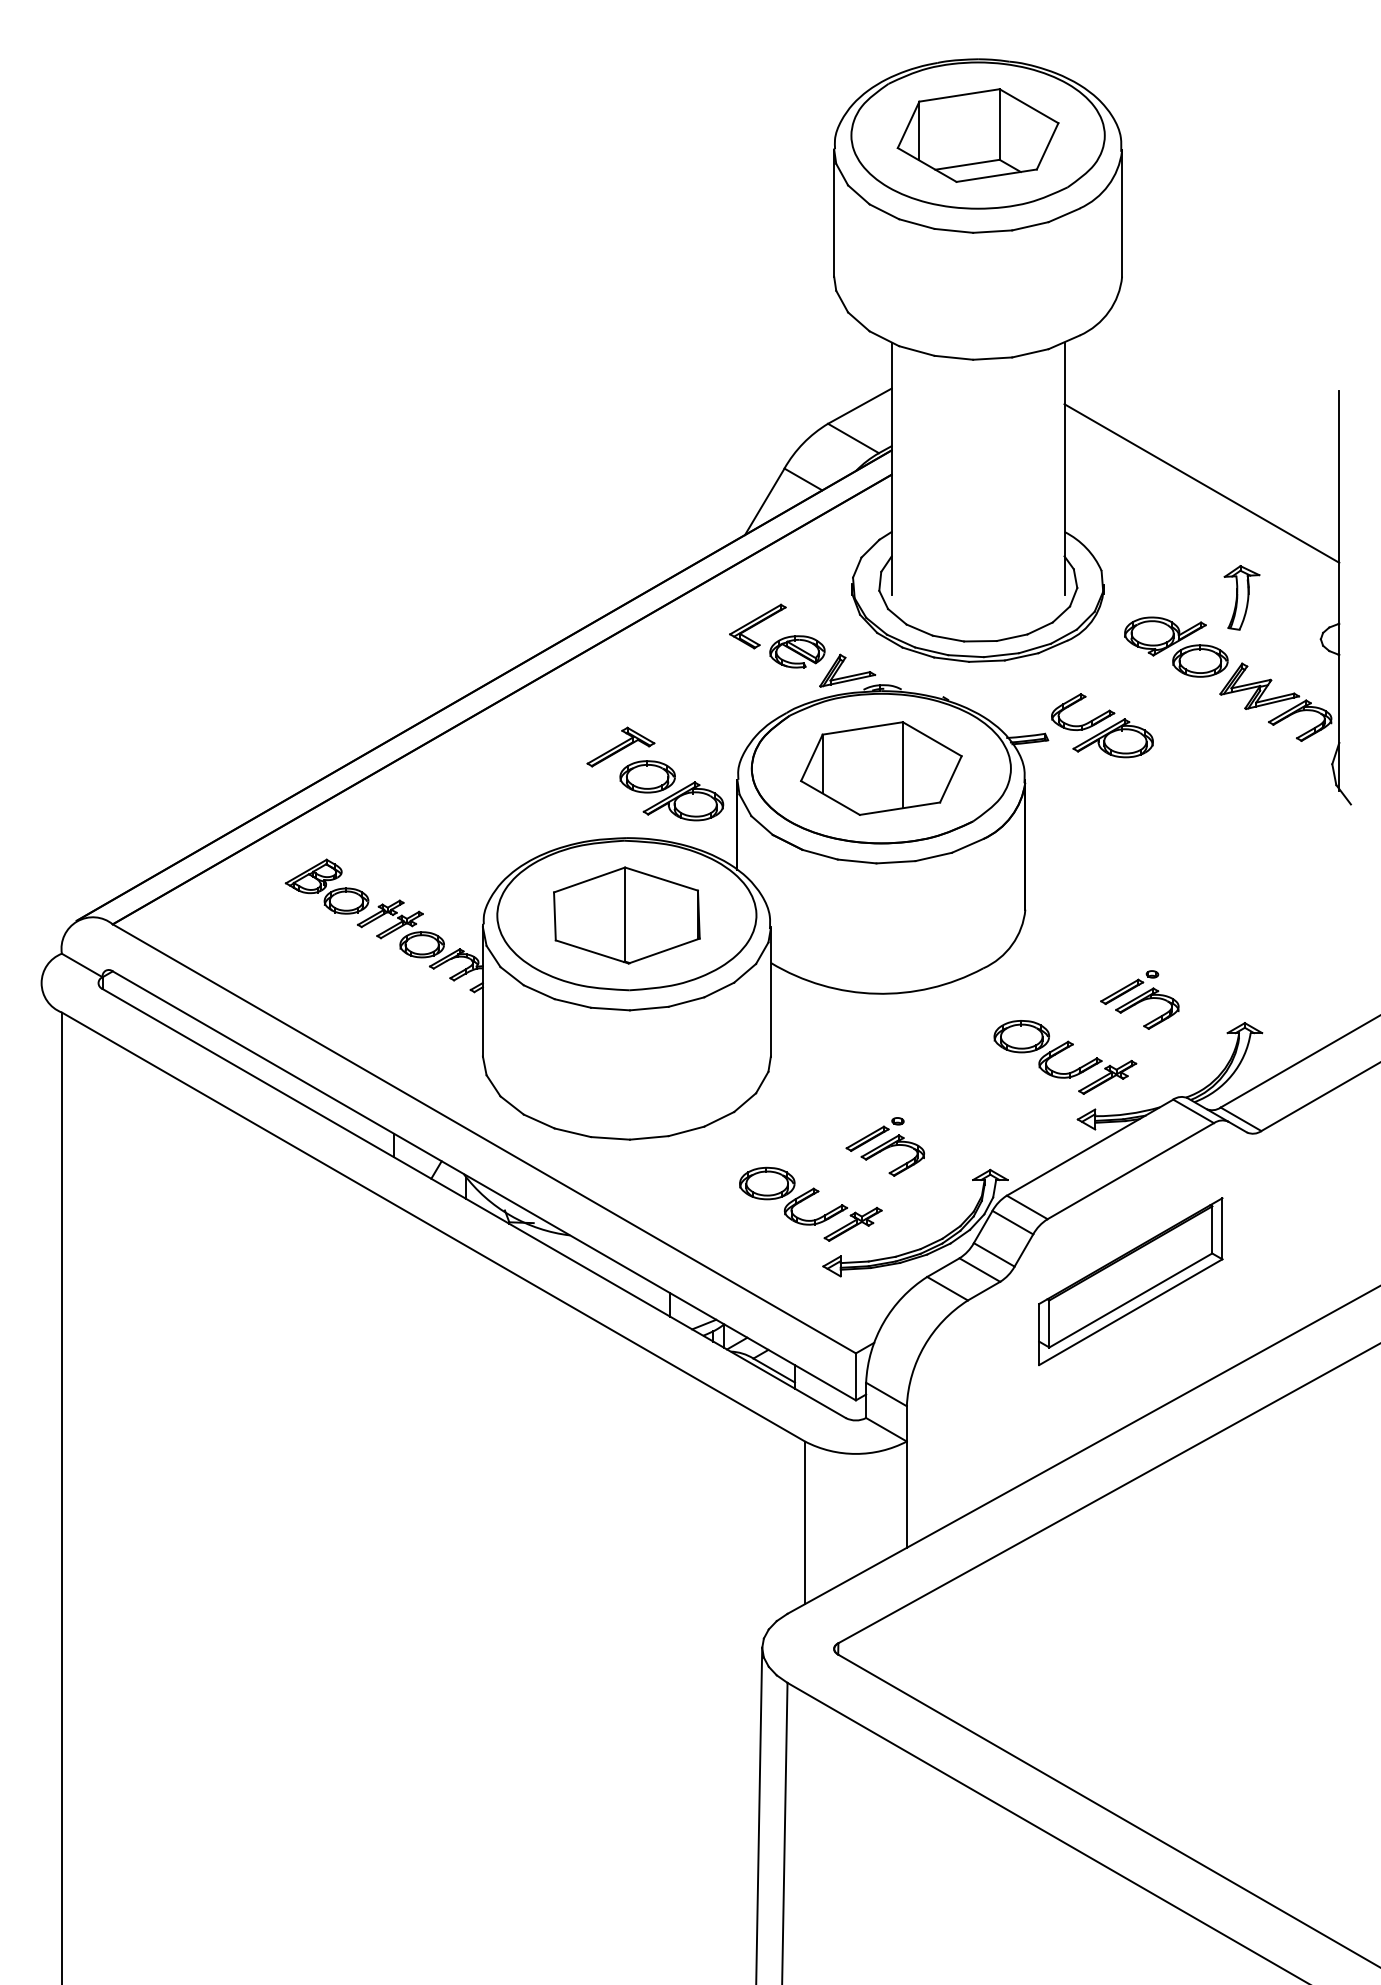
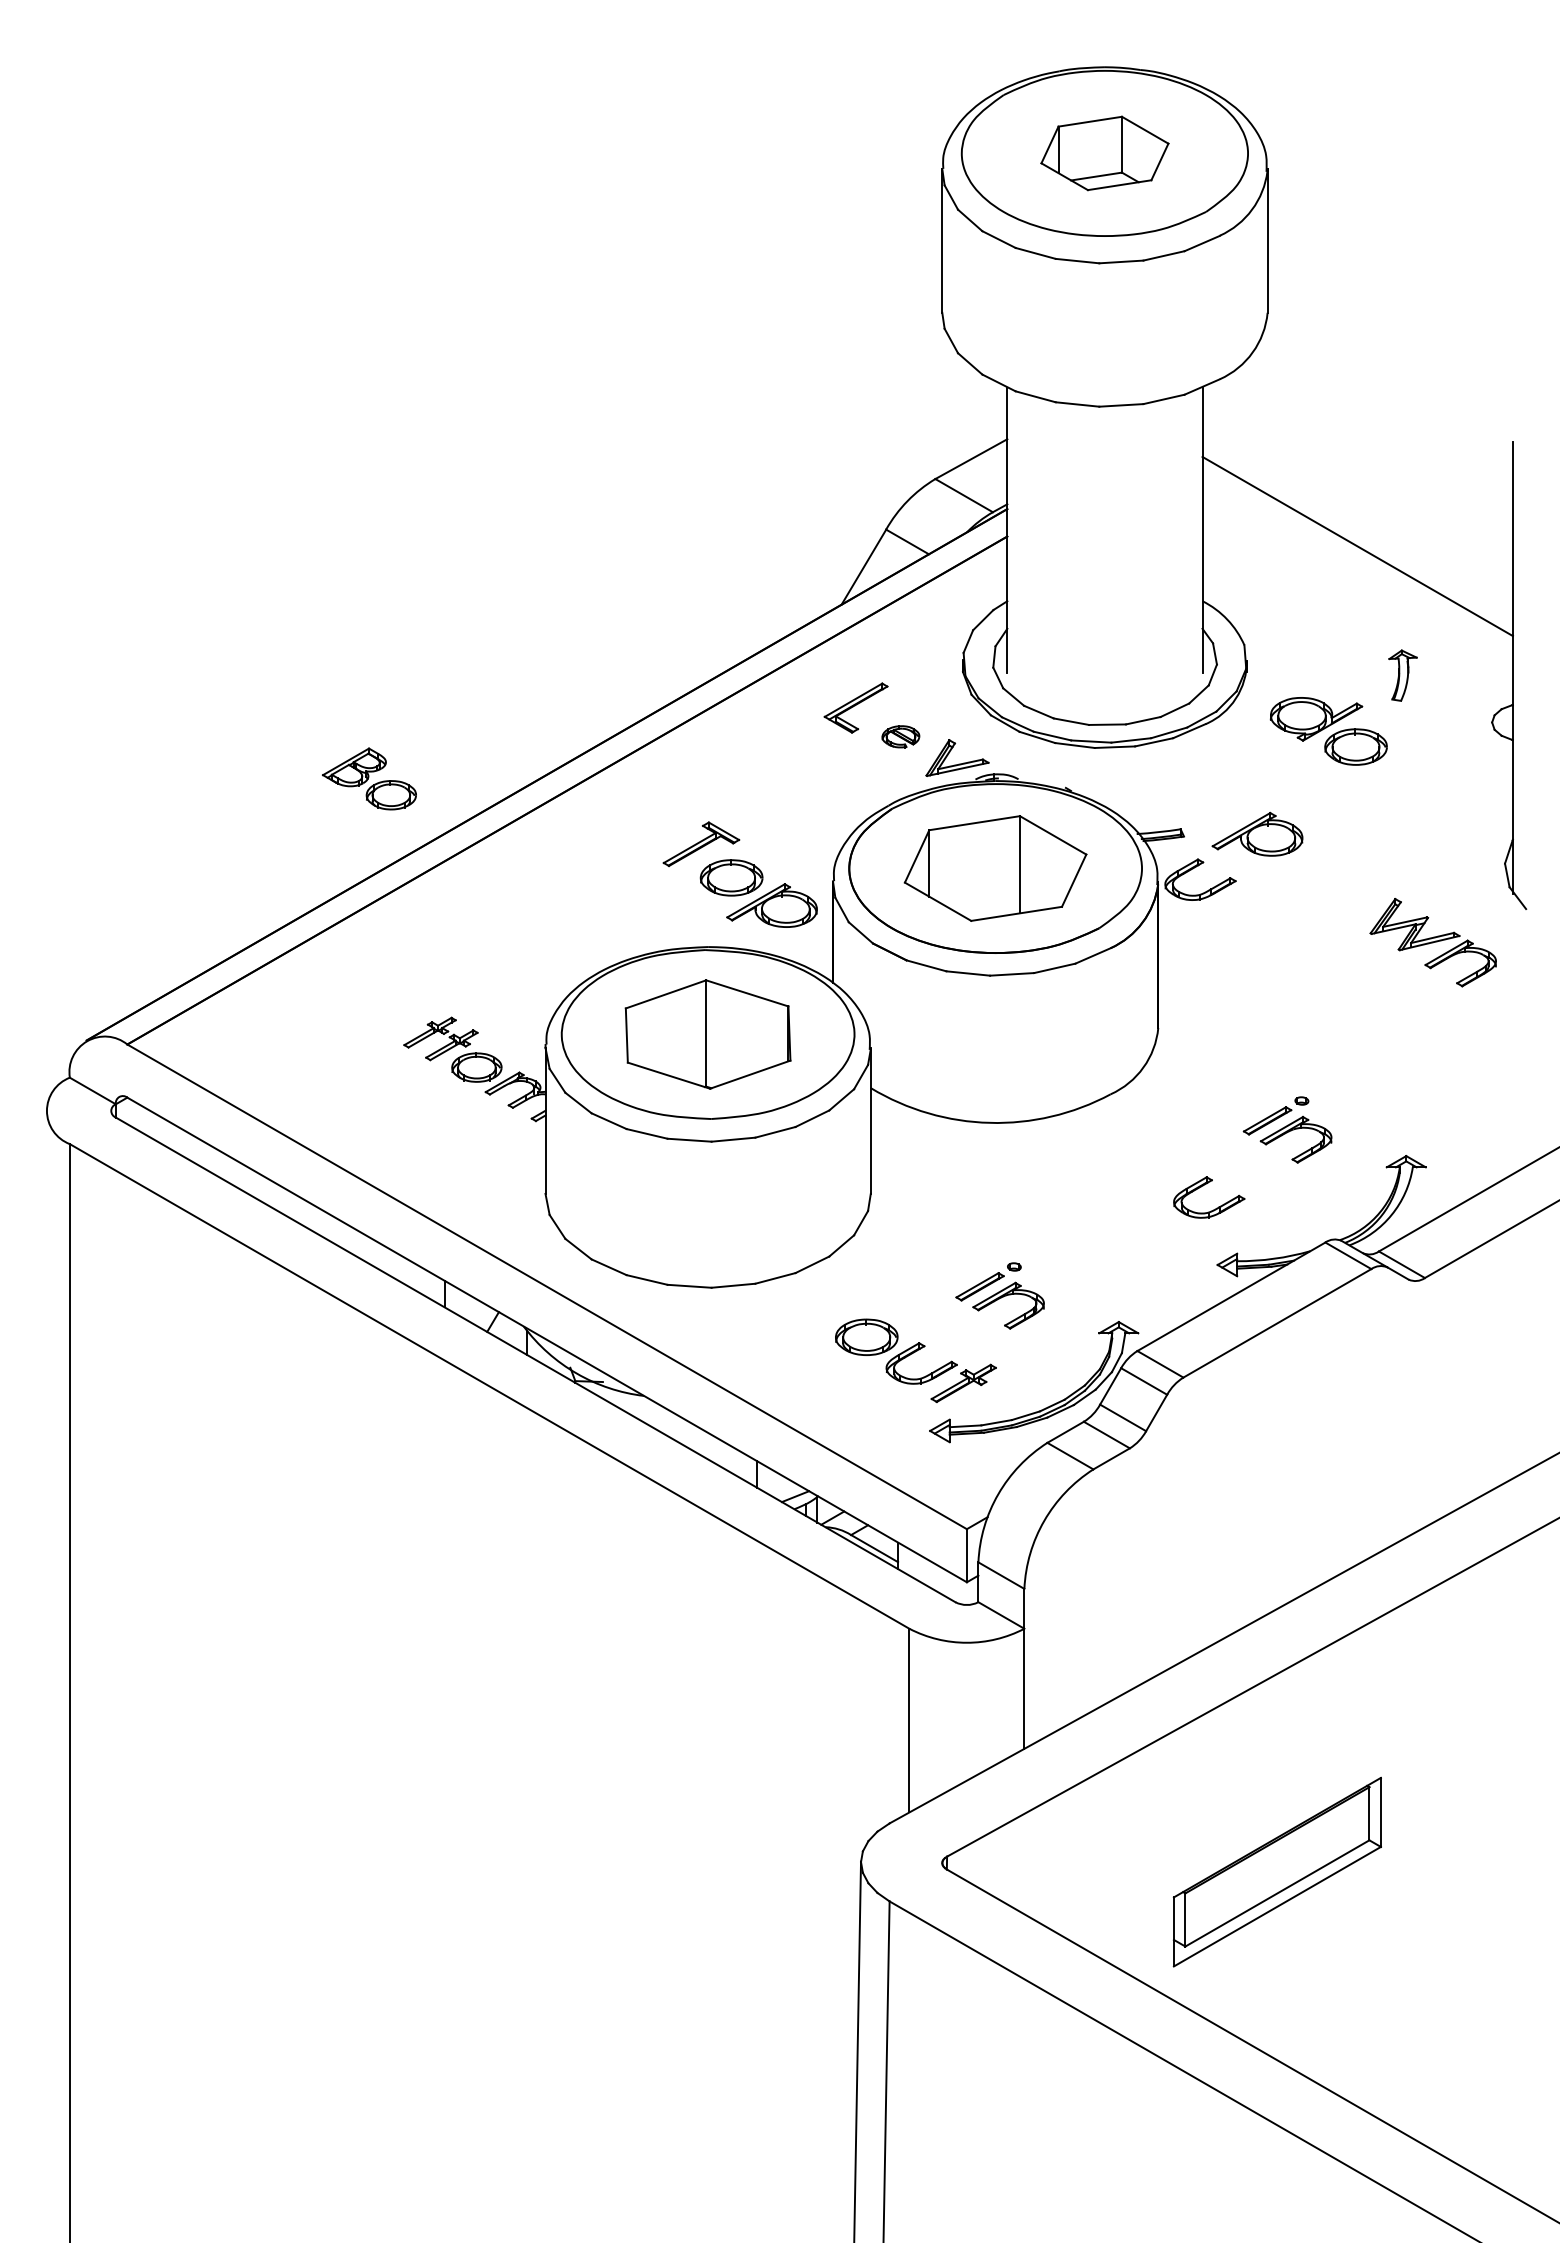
part: (977, 135) -> (1104, 153), size x0.7
part: (1241, 597) -> (1402, 675), size x0.7
part: (797, 651) -> (900, 736), size x0.6
part: (1275, 702) -> (1432, 942), moved
part: (1076, 703) -> (1193, 869), moved
part: (327, 886) -> (369, 778), moved
part: (1022, 1036) -> (1154, 1171), removed
part: (1107, 1077) -> (1251, 1217), removed
part: (1130, 1281) -> (1276, 1871), moved

